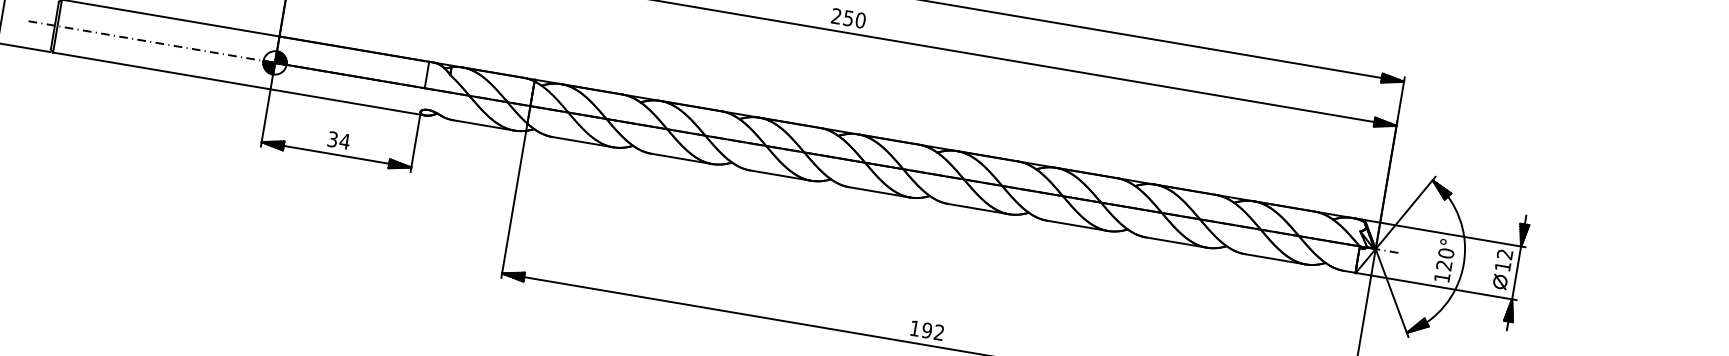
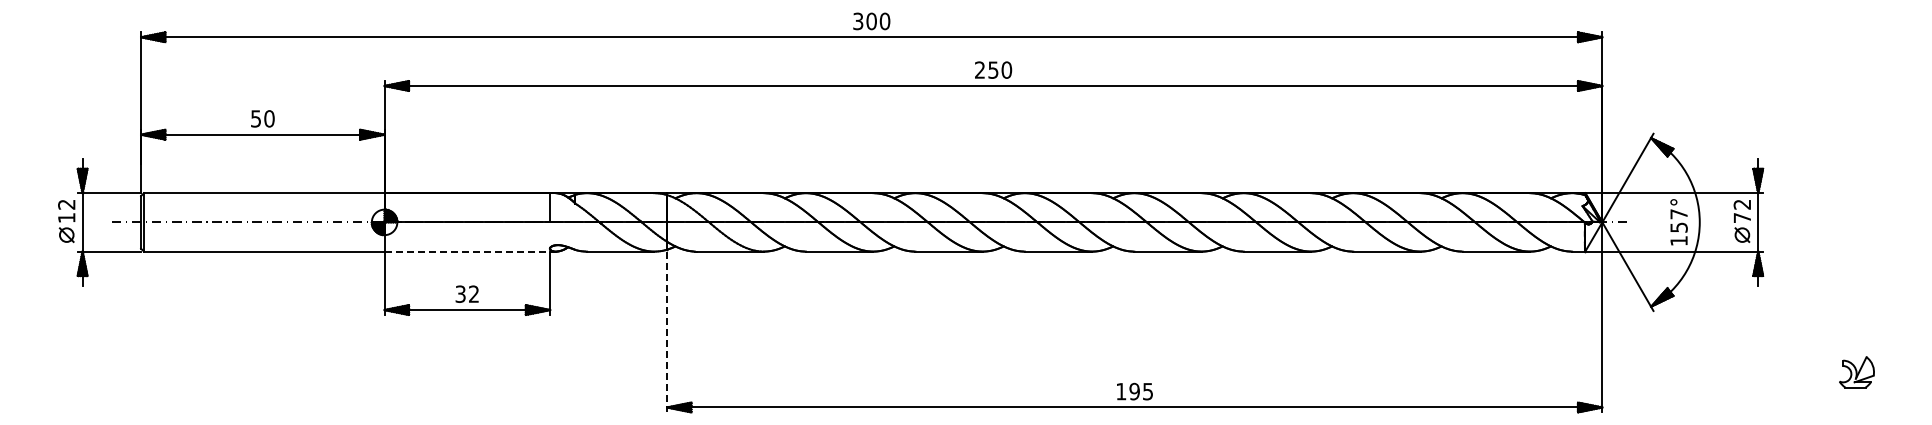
line: (348, 102) -> (470, 251), solid -> dashed
text: (344, 140) -> (473, 293), 34 -> 32
line: (513, 205) -> (667, 332), solid -> dashed
text: (1444, 259) -> (1678, 220), 120° -> 157°
text: (1502, 265) -> (1741, 217), 12 -> 72
text: (938, 332) -> (1147, 391), 192 -> 195

